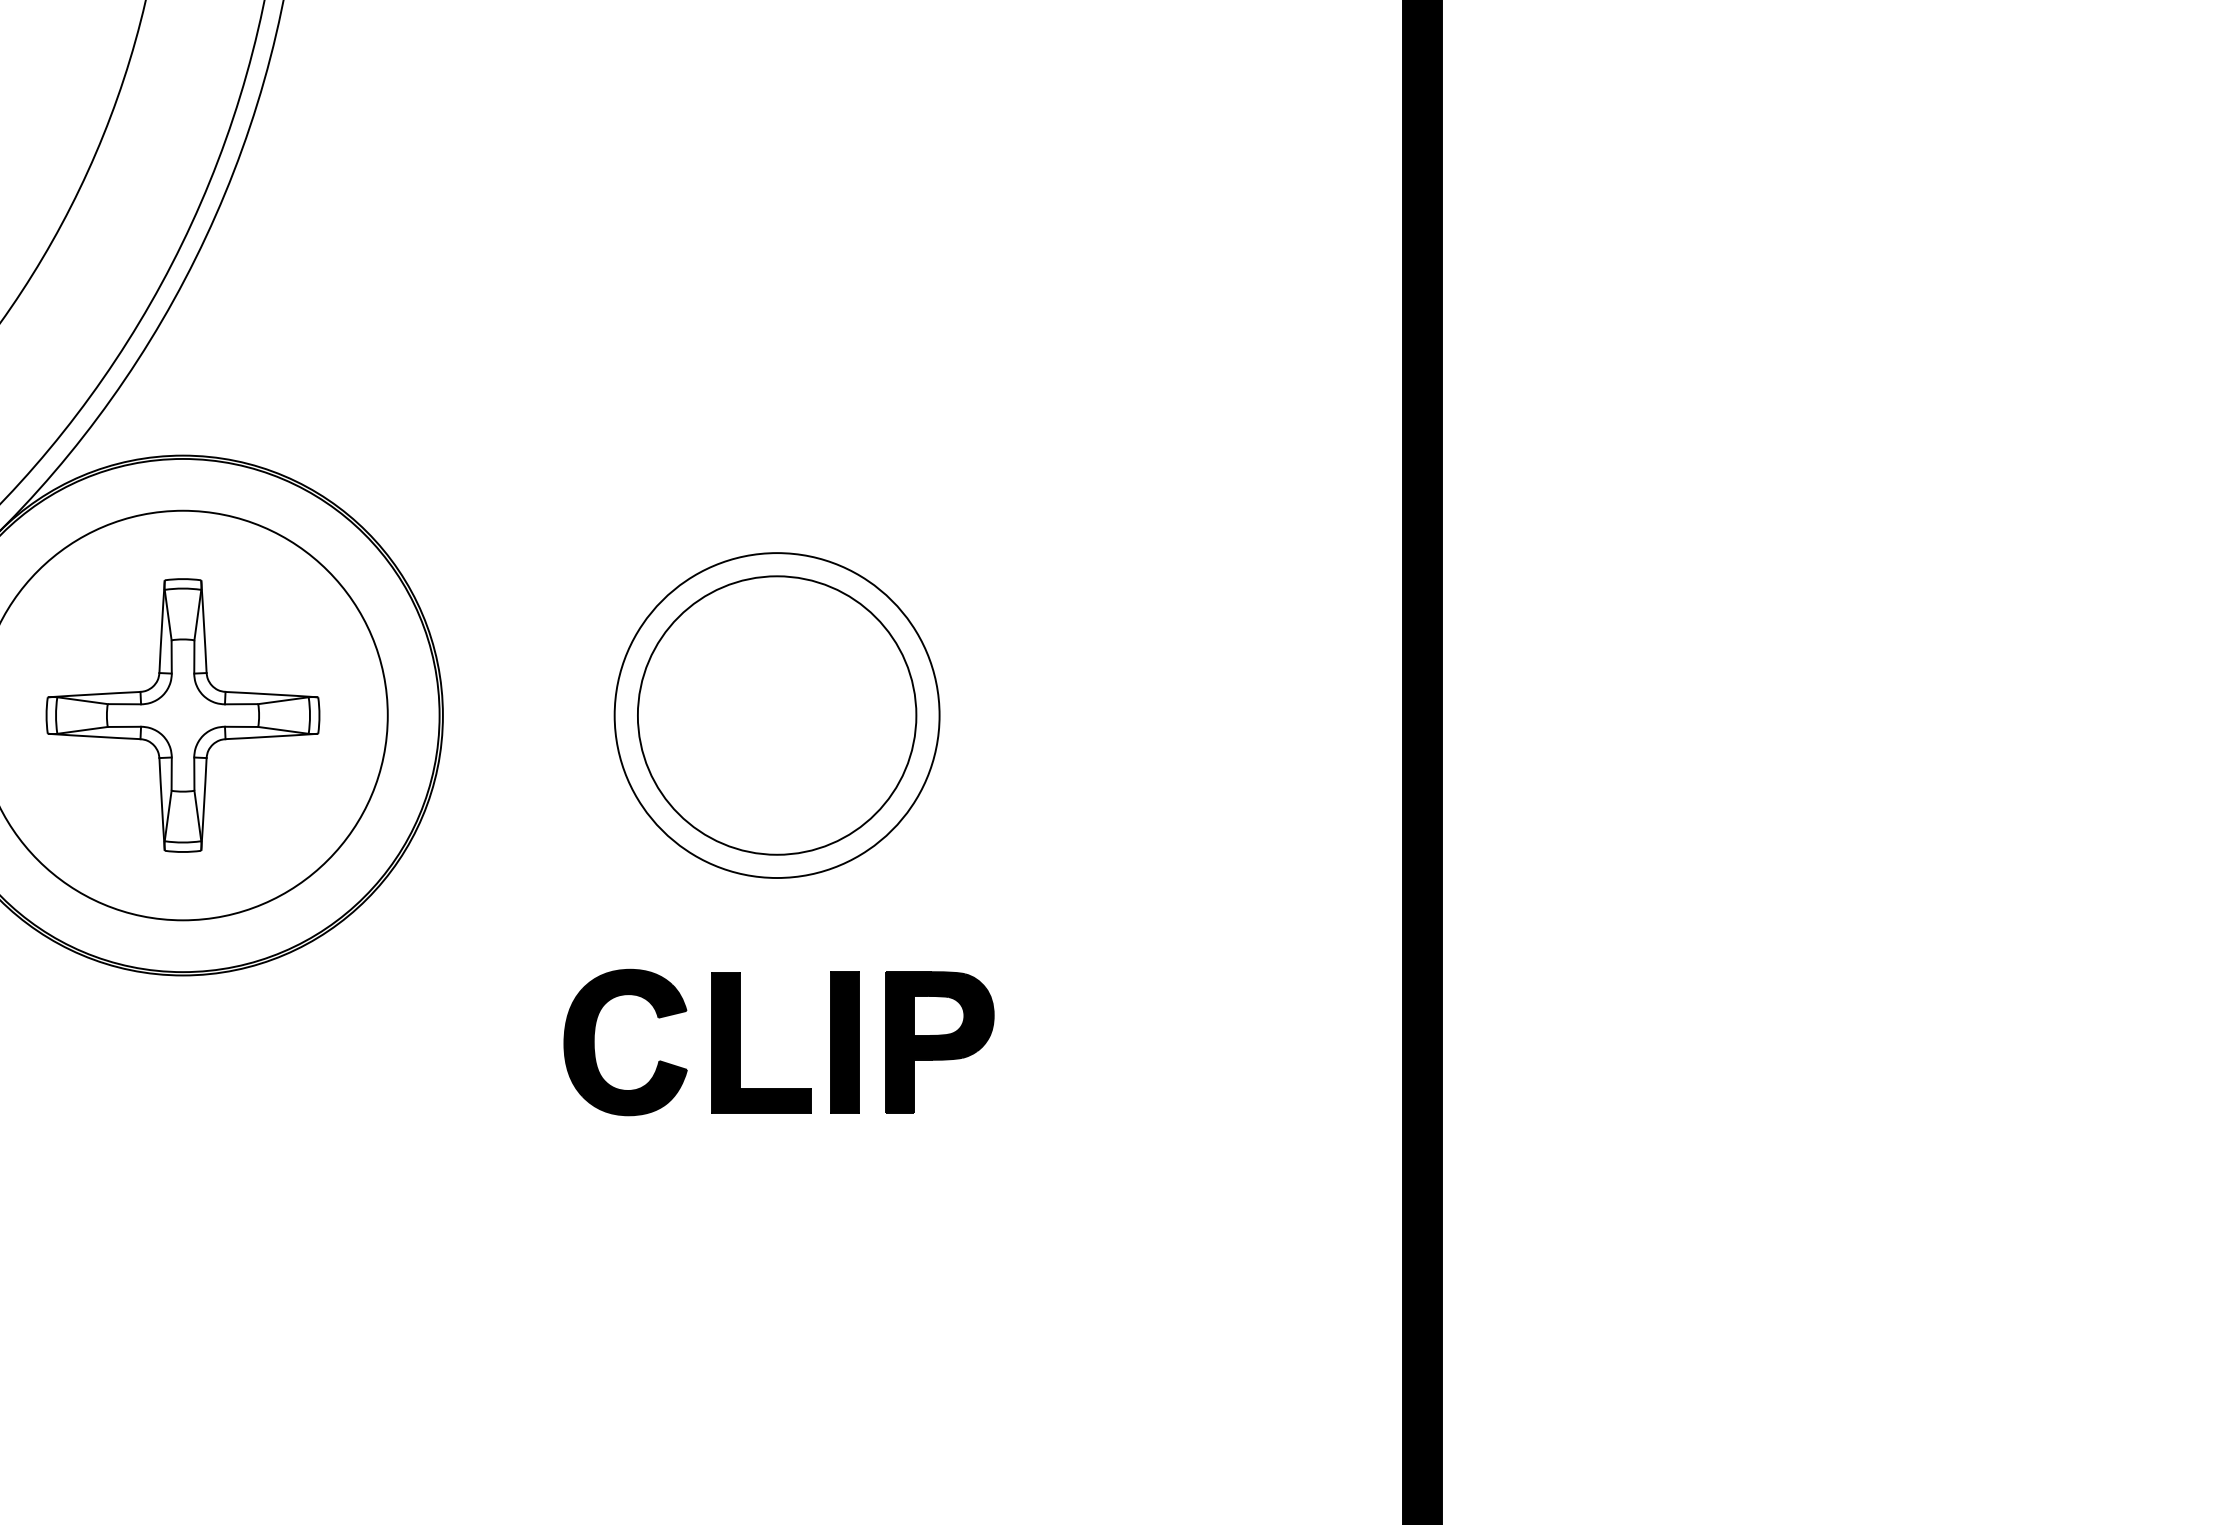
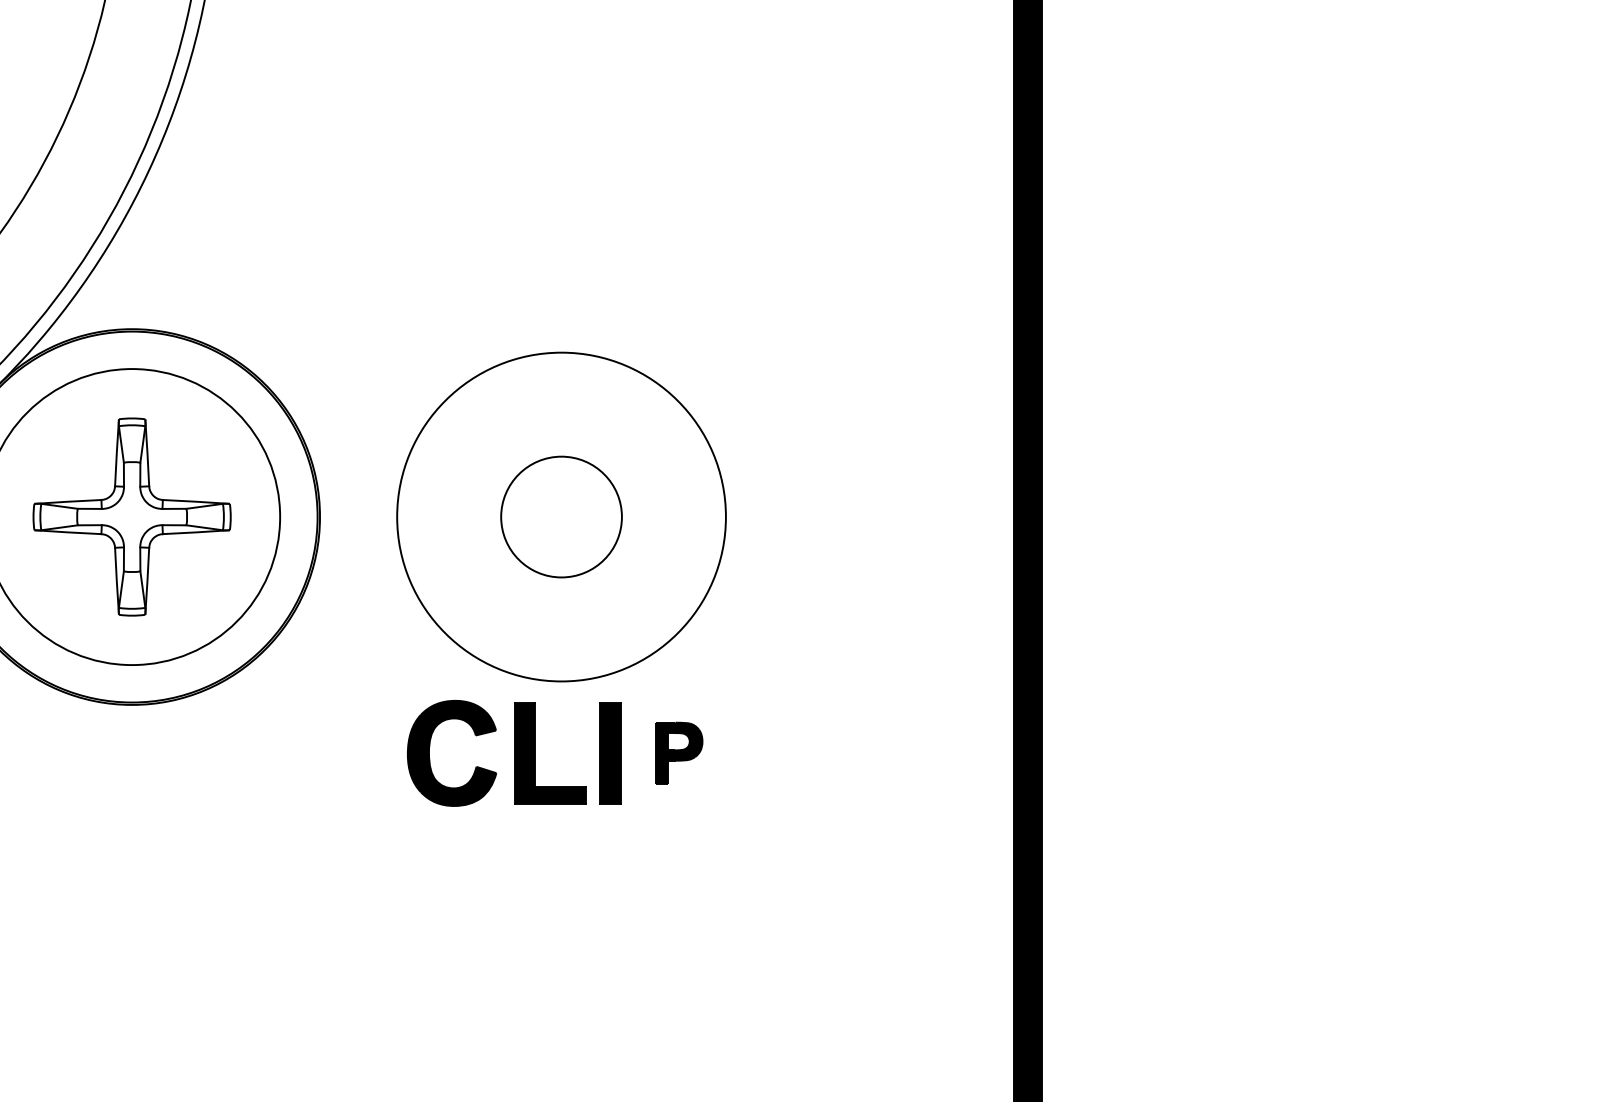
circle: (777, 714) -> (561, 516), size x0.6
circle: (777, 714) -> (561, 516), size x1.4
part: (938, 1041) -> (678, 752), size x0.6

